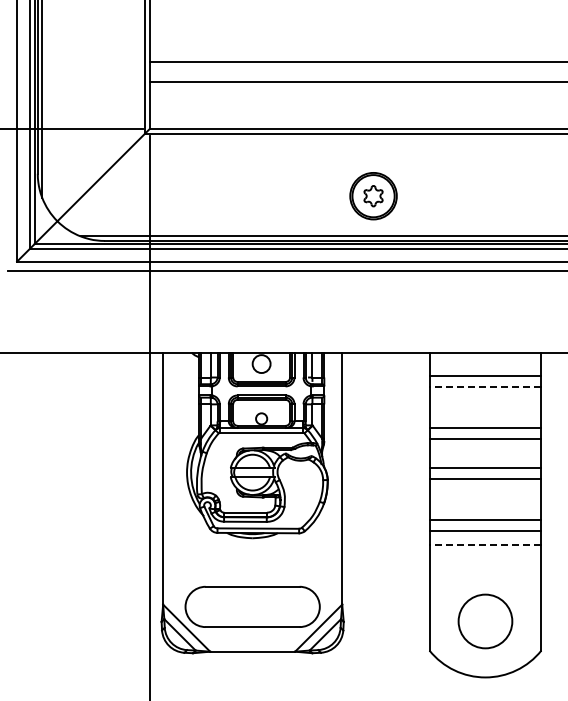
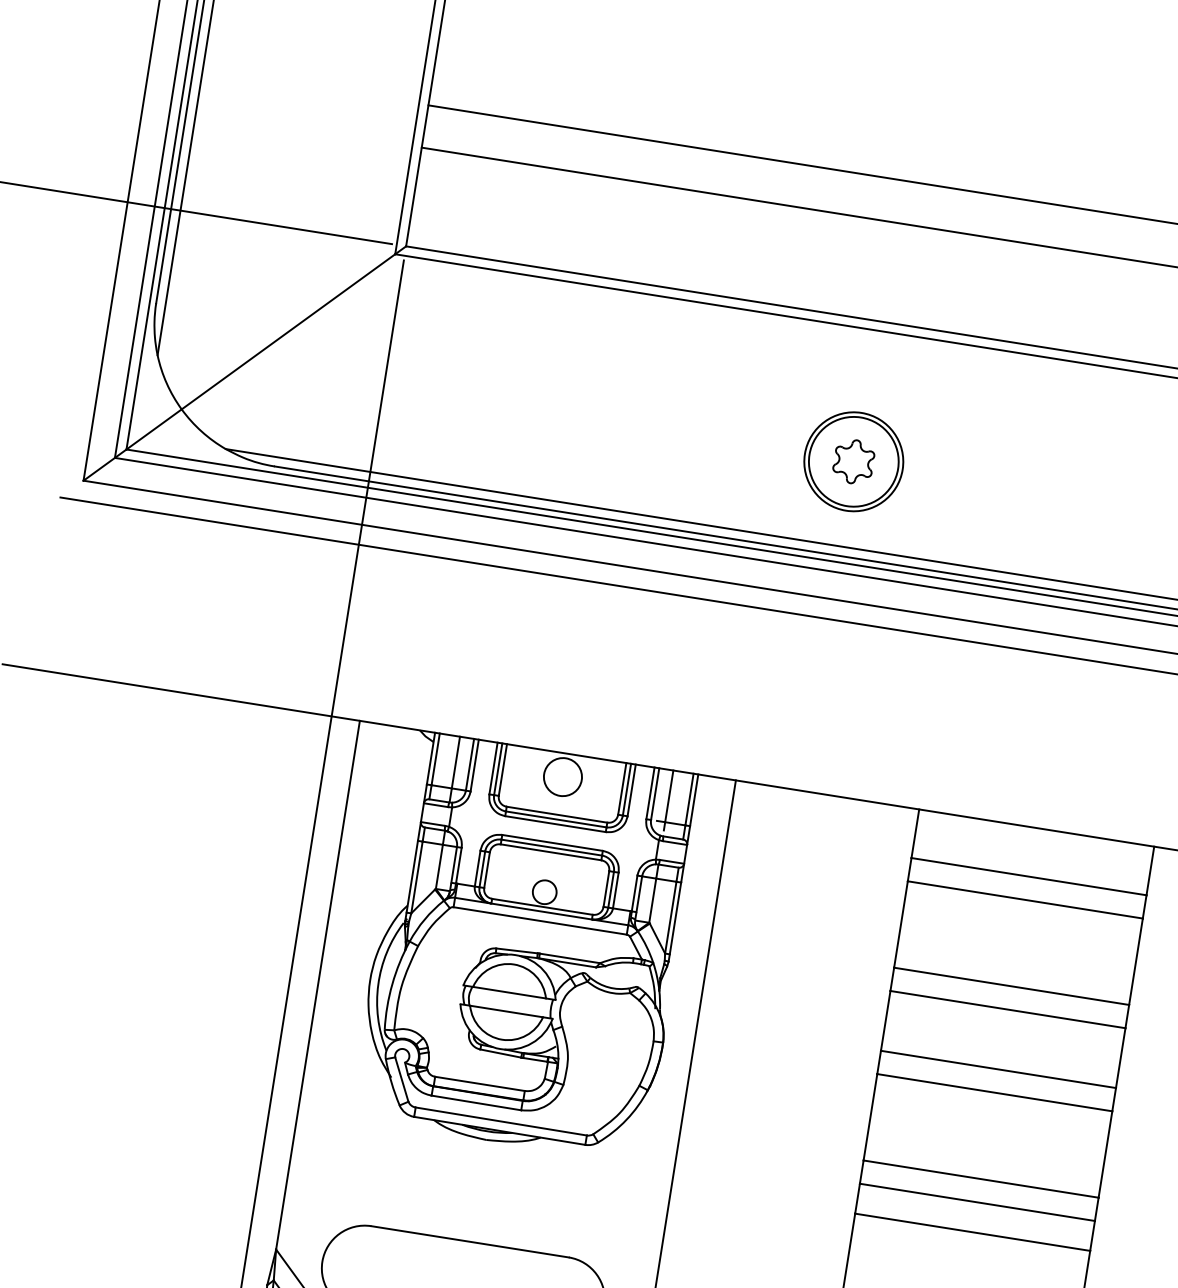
line: (485, 387) -> (1025, 900), dashed -> solid
line: (485, 545) -> (972, 1232), dashed -> solid

